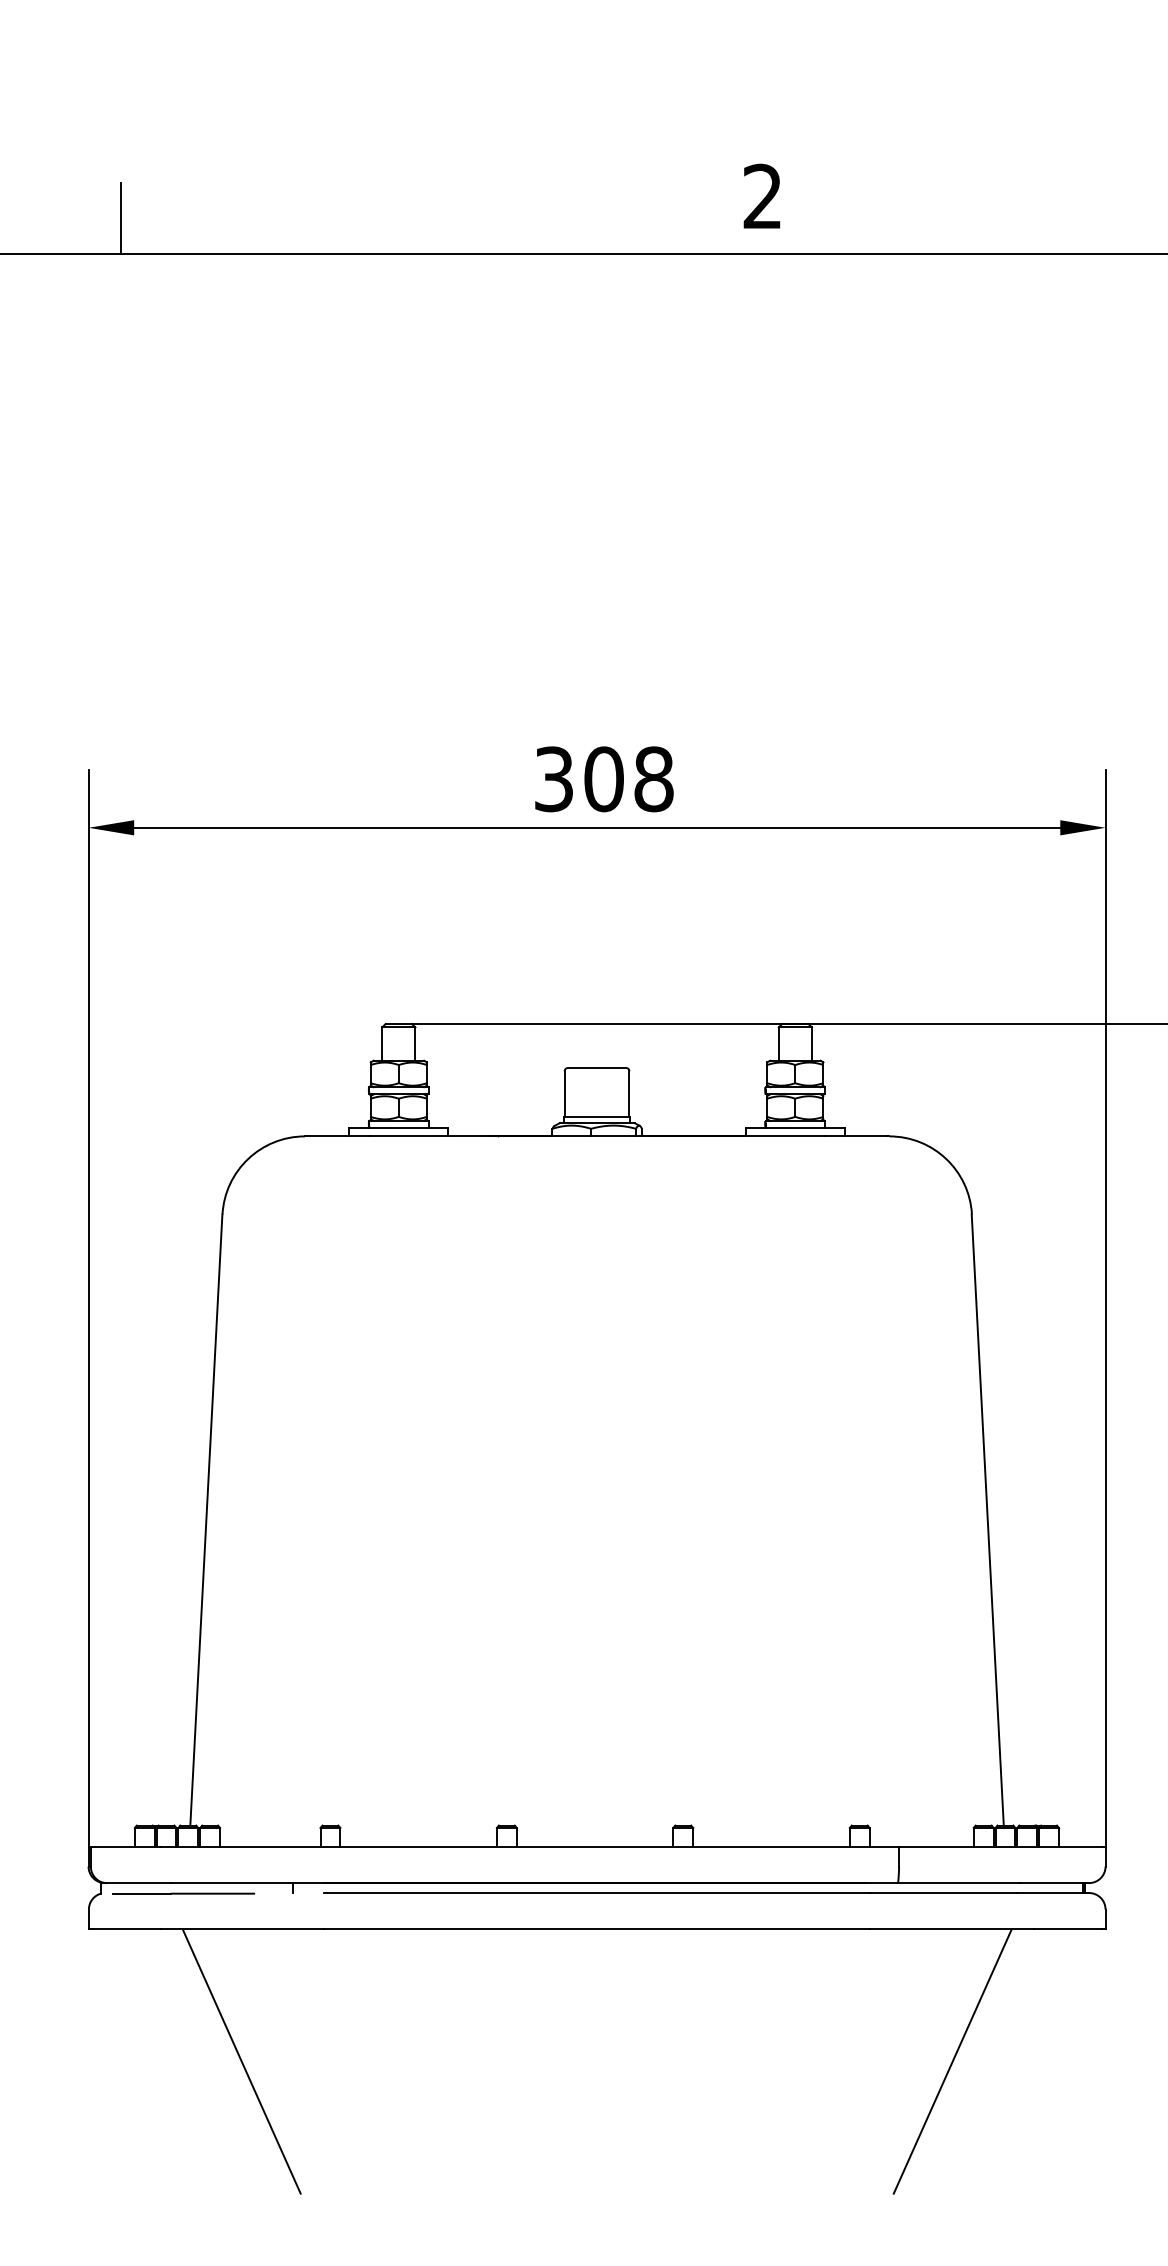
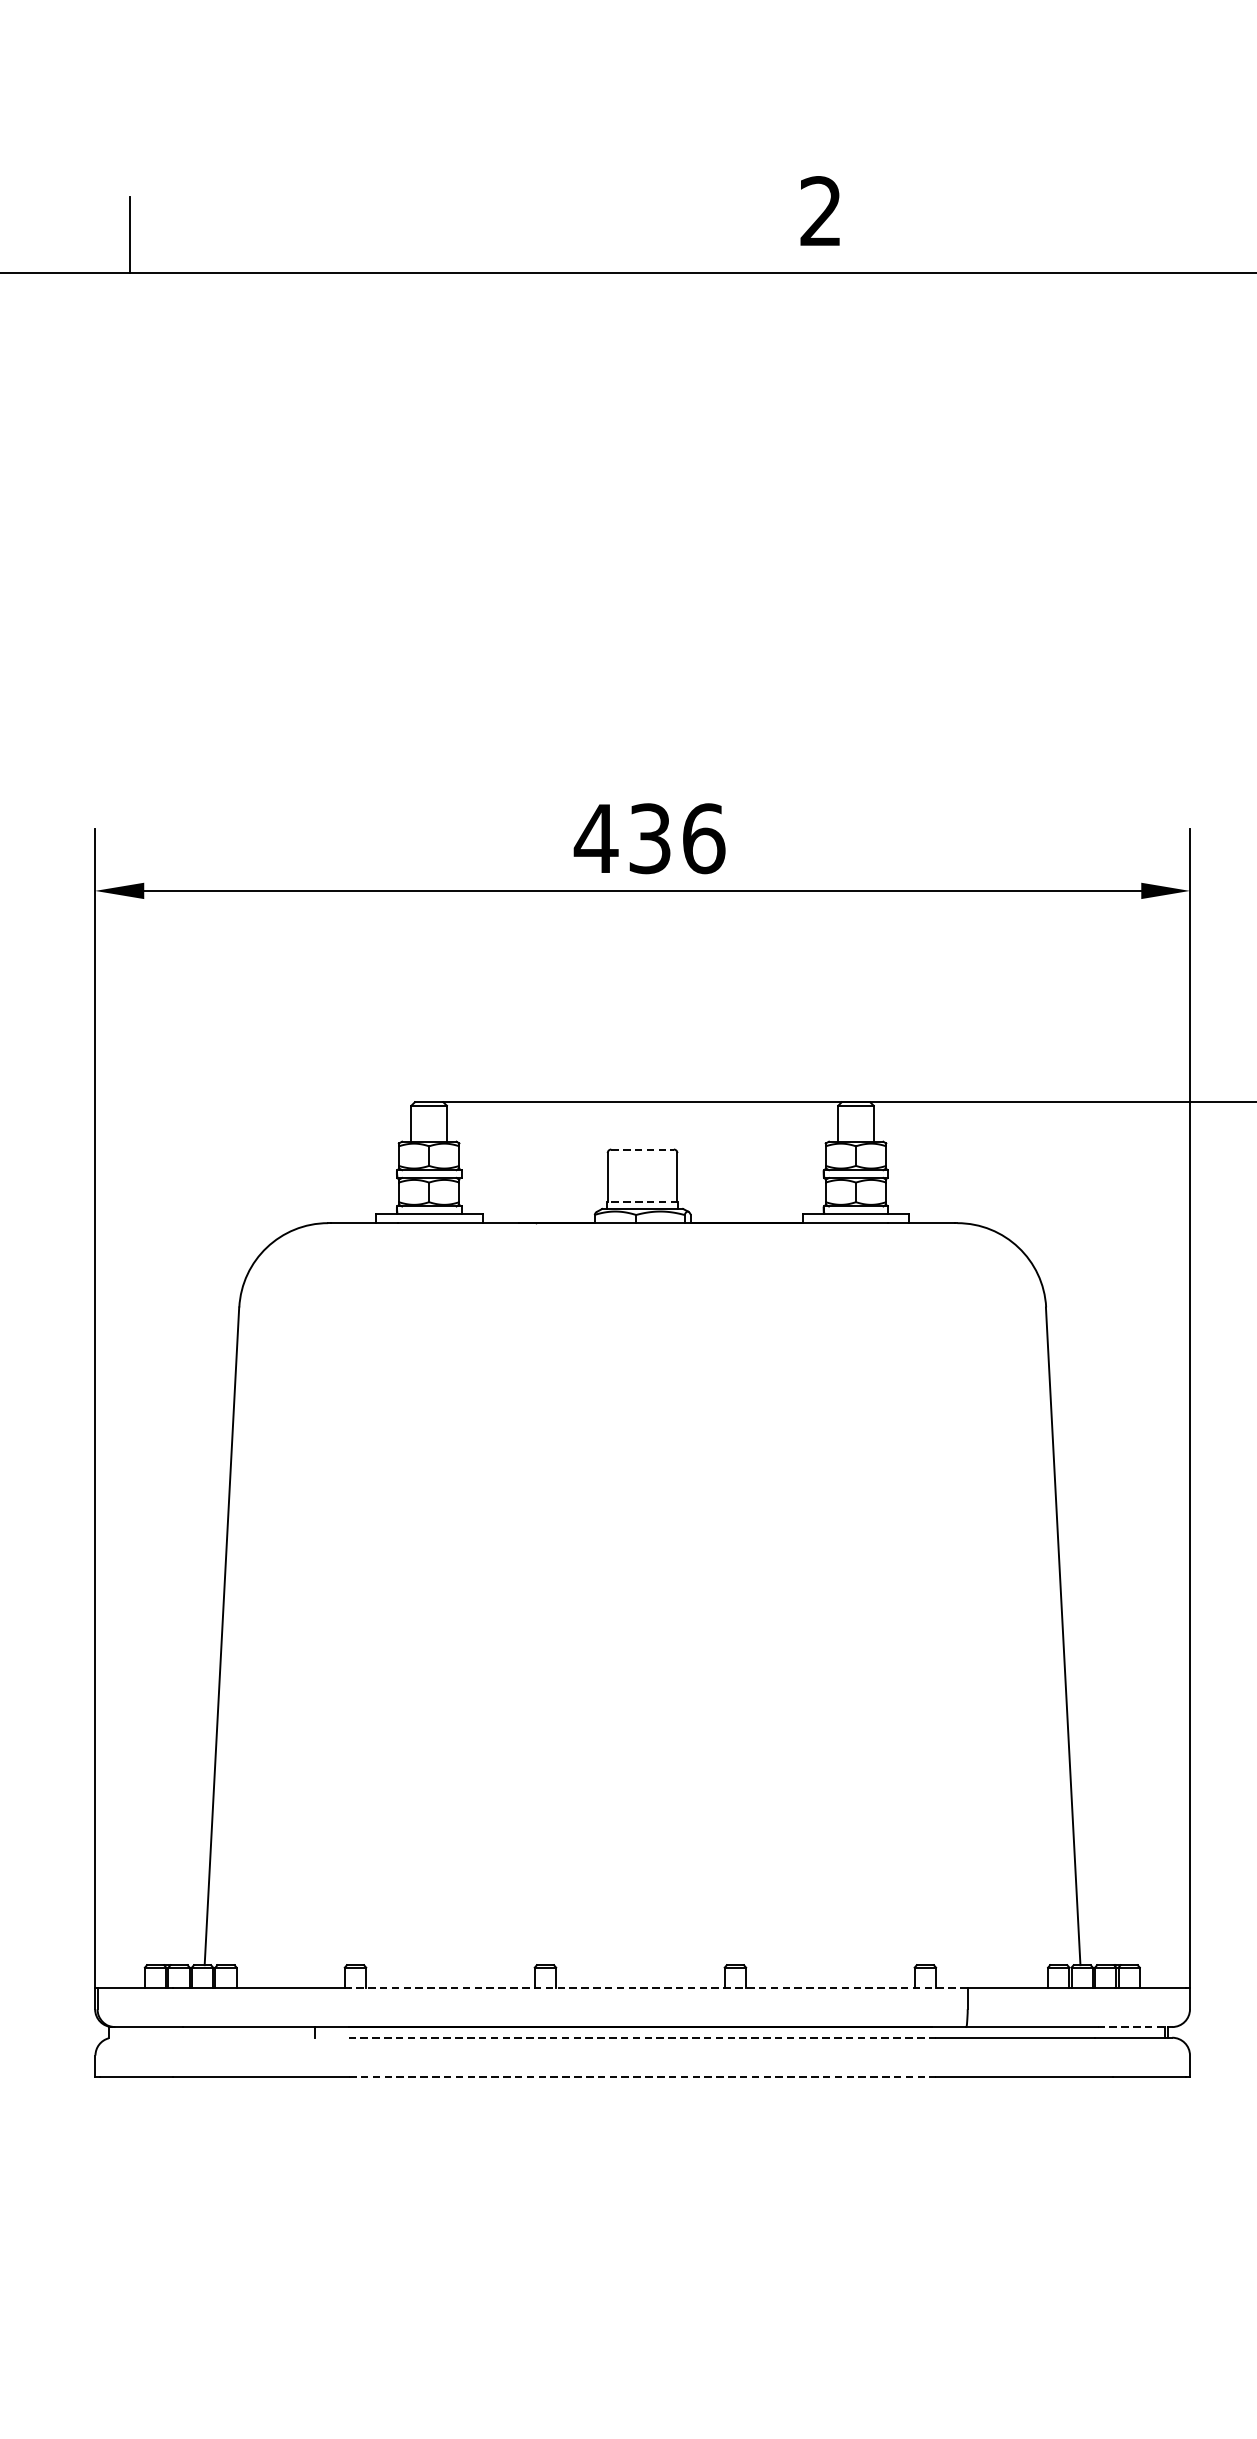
text: (603, 779) -> (649, 838), 308 -> 436
line: (597, 1068) -> (643, 1150), solid -> dashed
line: (596, 1116) -> (641, 1201), solid -> dashed
line: (611, 1846) -> (658, 1987), solid -> dashed
line: (1052, 1883) -> (1132, 2027), solid -> dashed
line: (183, 1893) -> (197, 2038), removed
line: (597, 1893) -> (643, 2038), solid -> dashed
line: (597, 1929) -> (643, 2077), solid -> dashed
line: (241, 2061) -> (259, 2219), removed
line: (952, 2061) -> (1025, 2219), removed

